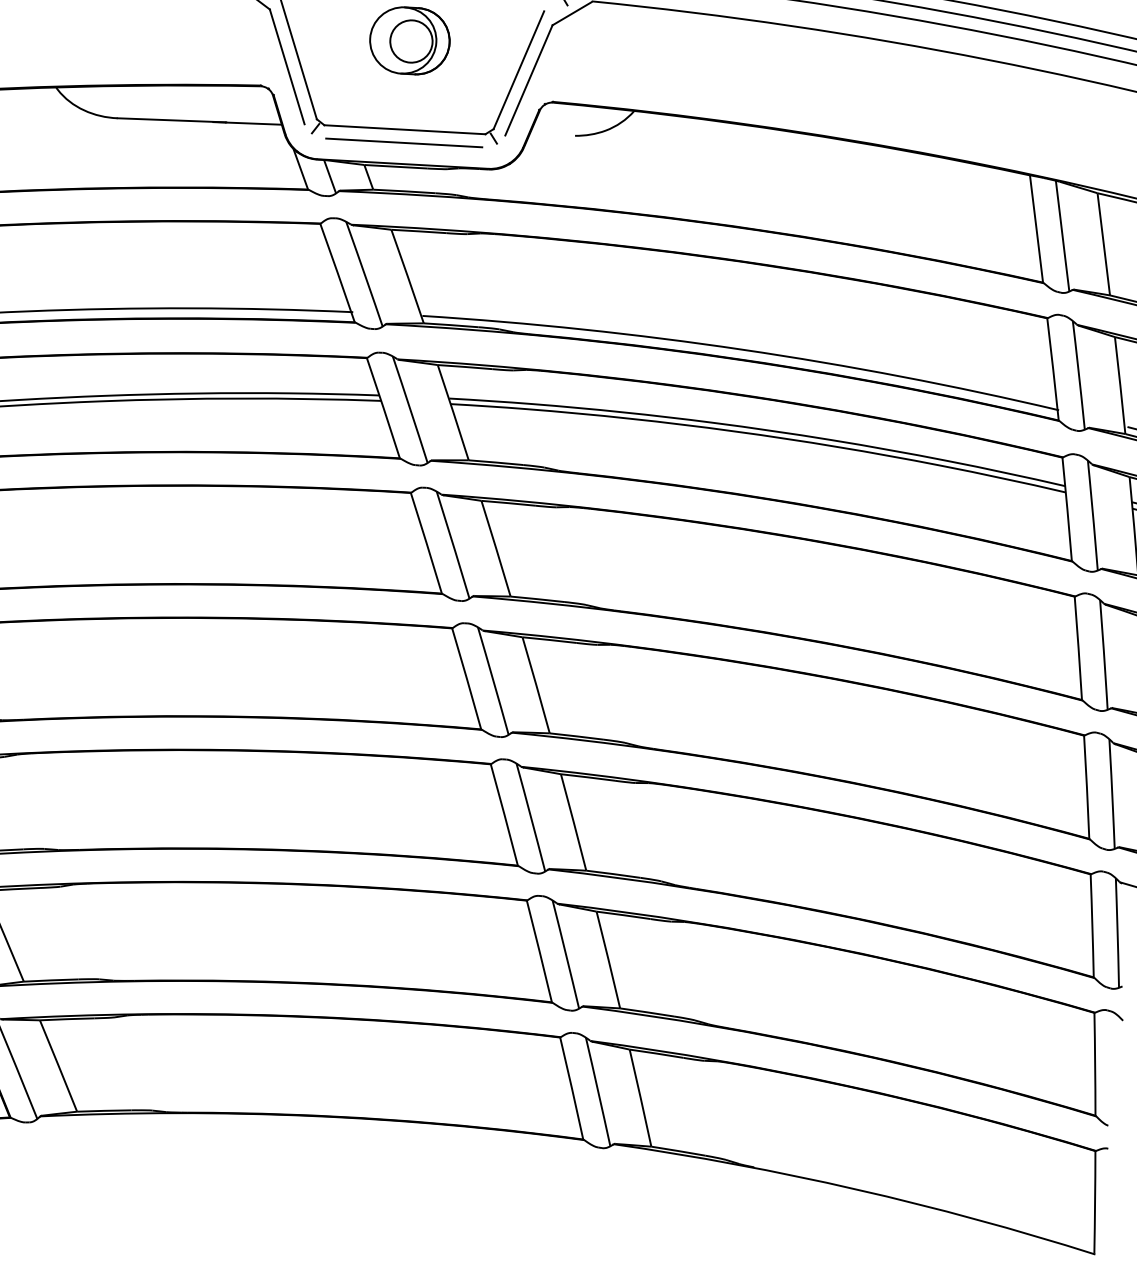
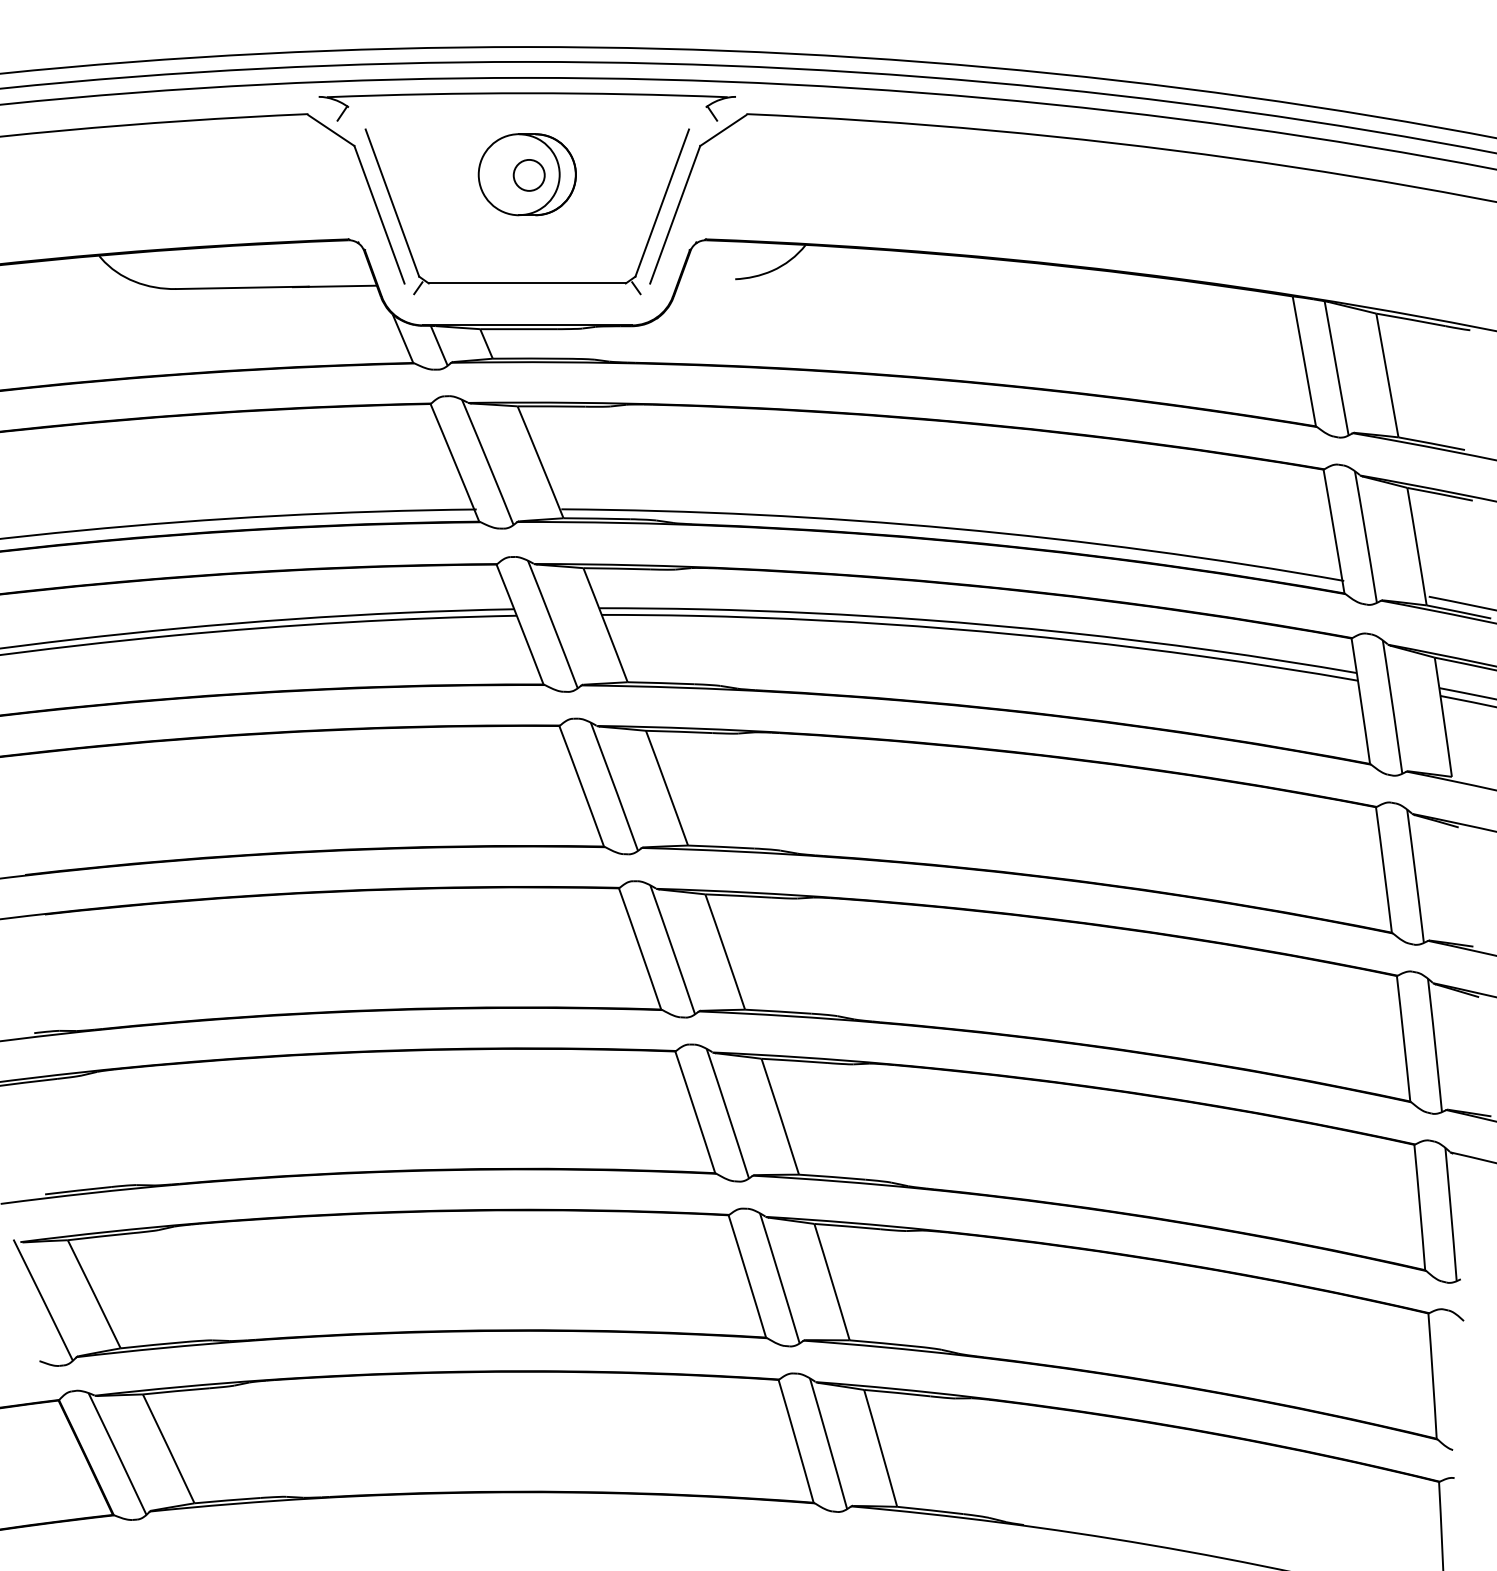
circle: (411, 41) -> (529, 175), size x0.6
line: (403, 142) -> (526, 299), removed

